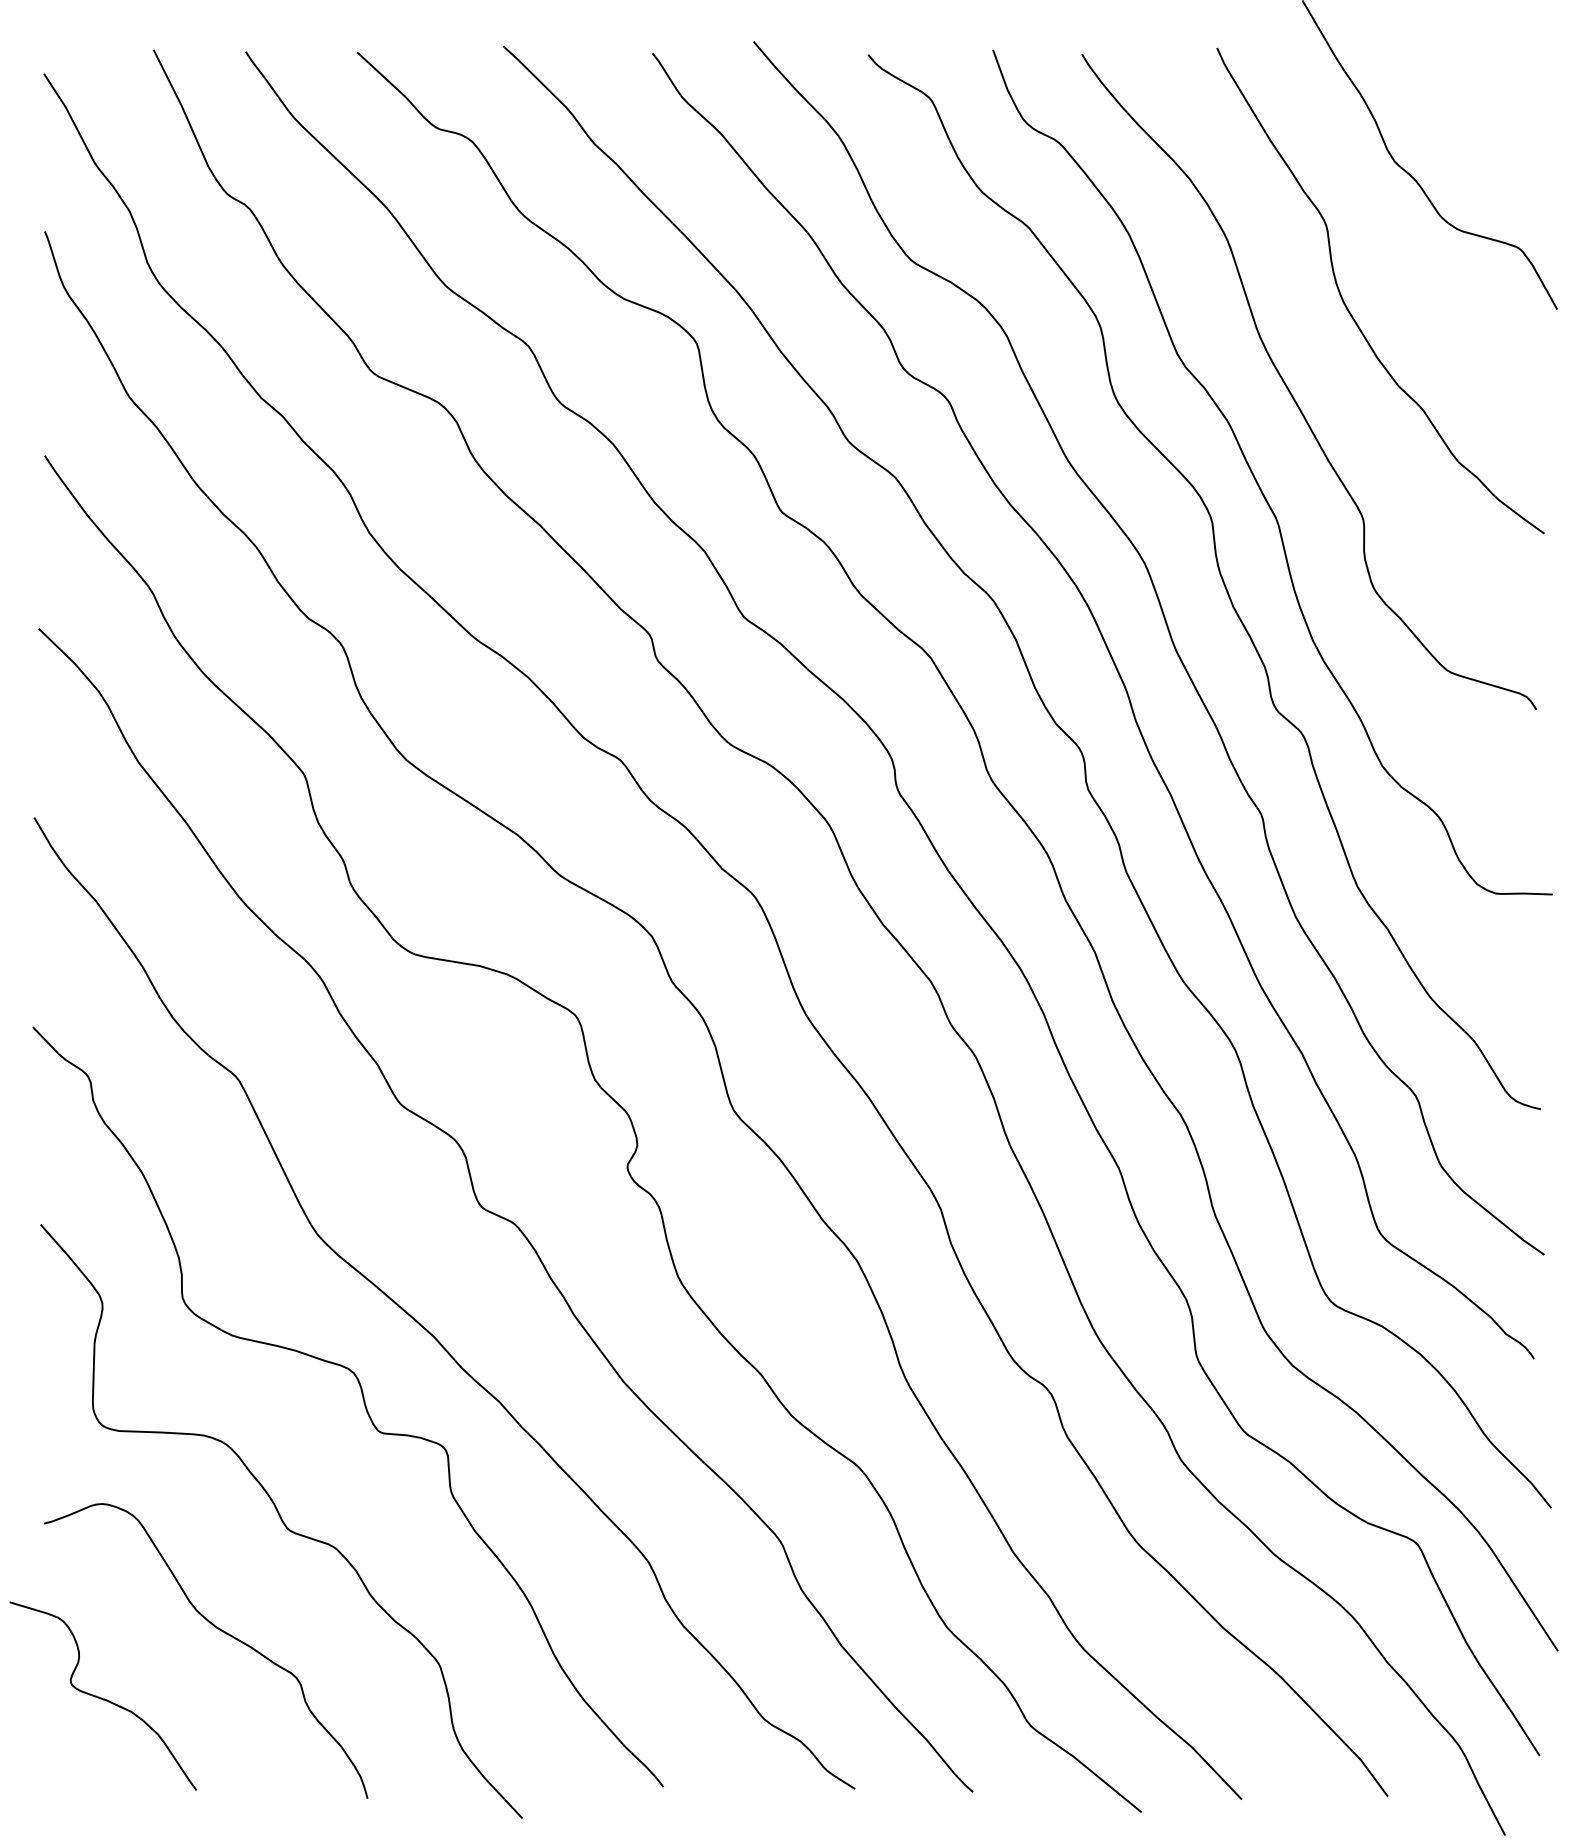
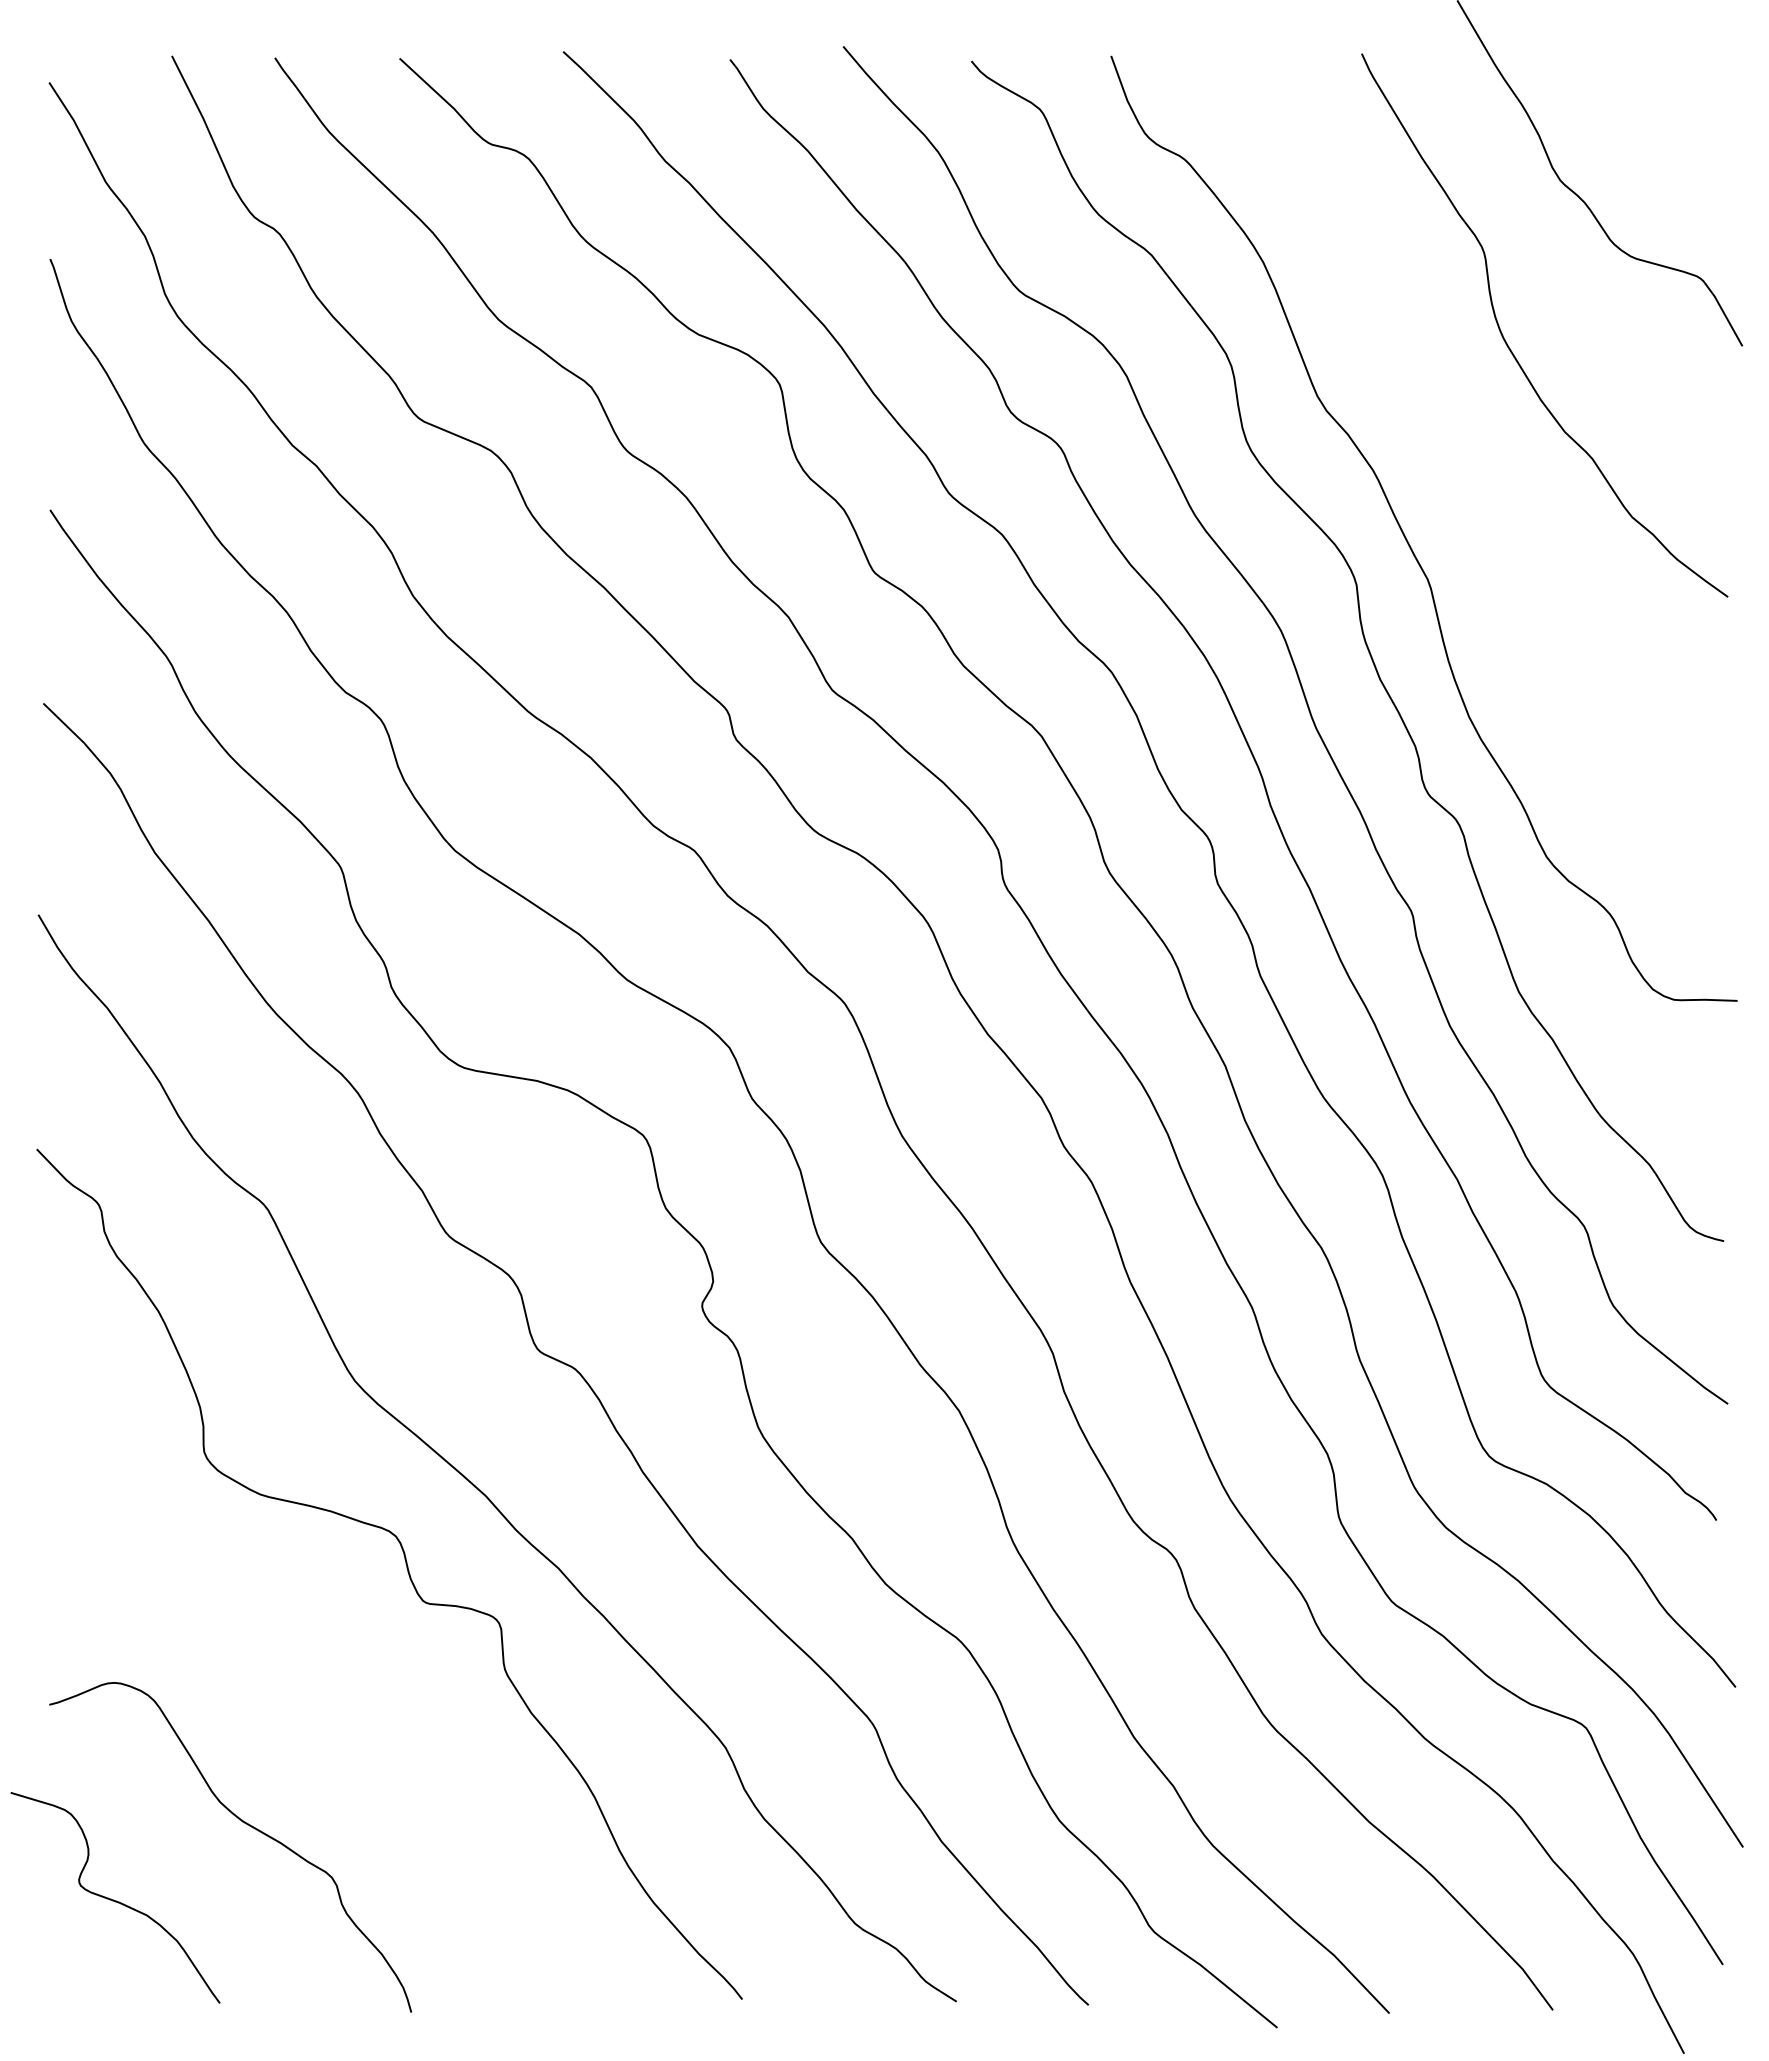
curve: (1290, 391) -> (1444, 438), removed
curve: (281, 1520) -> (314, 1701), removed

